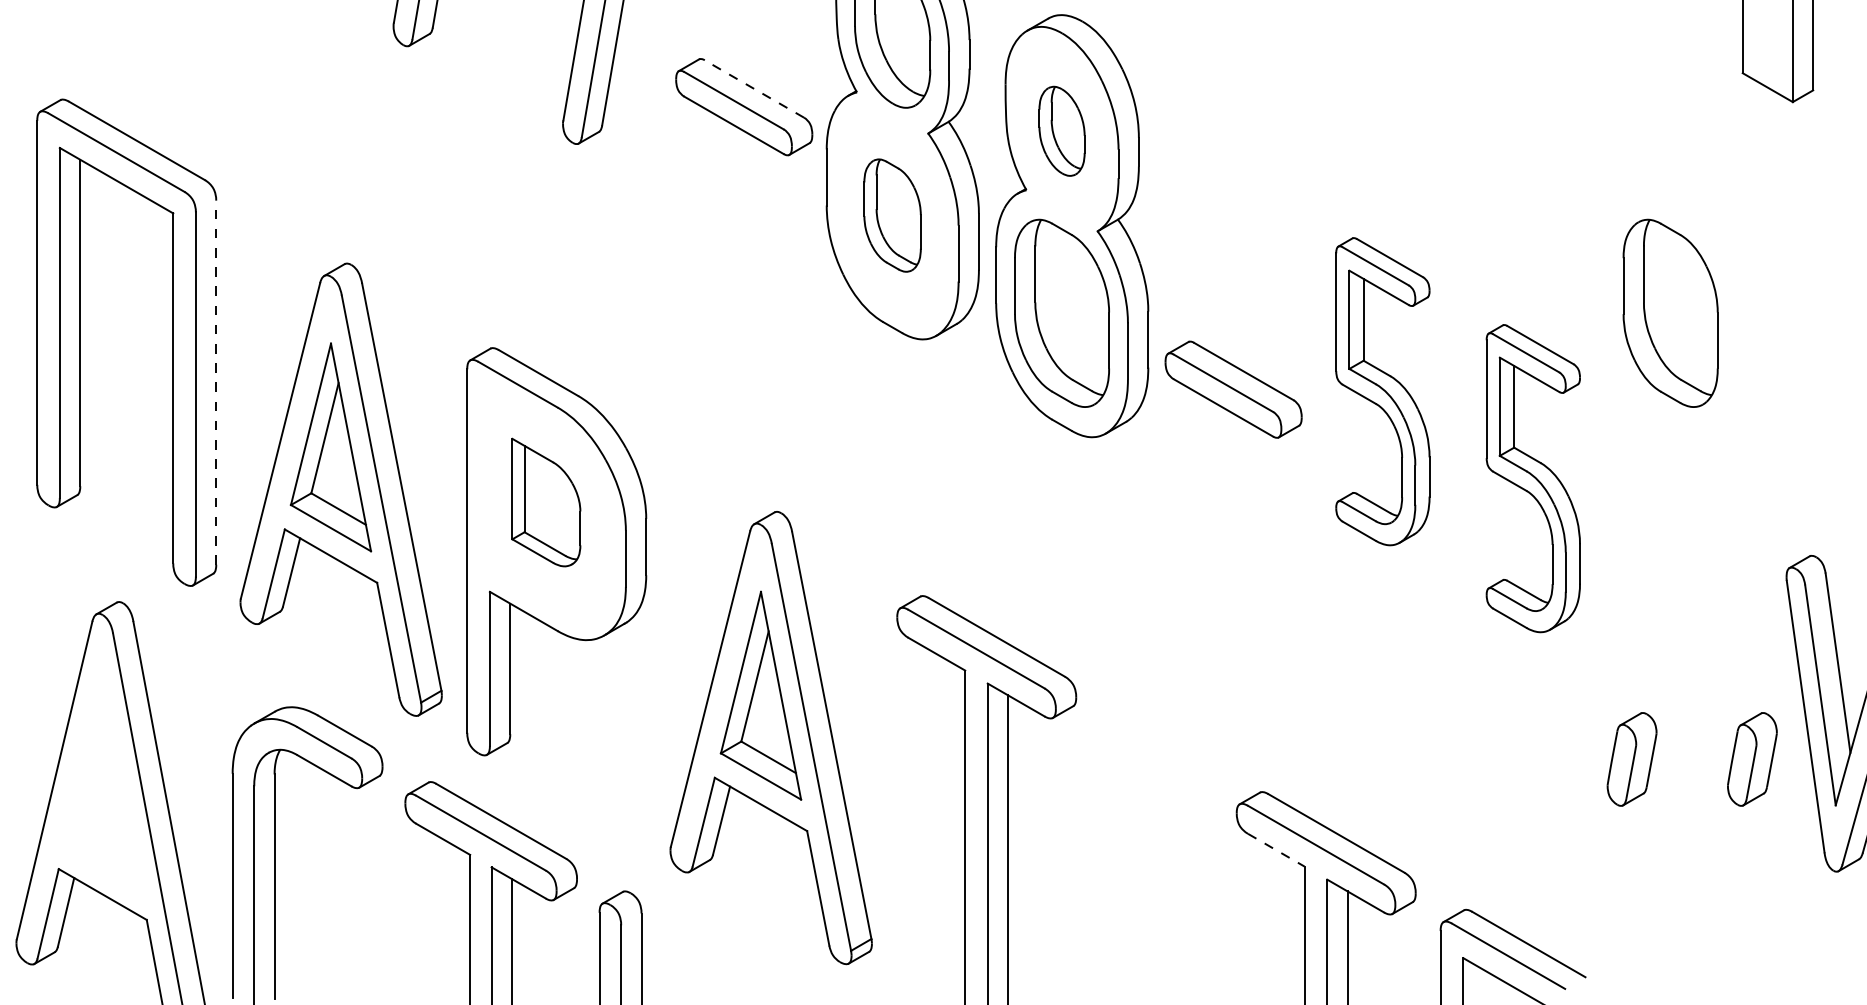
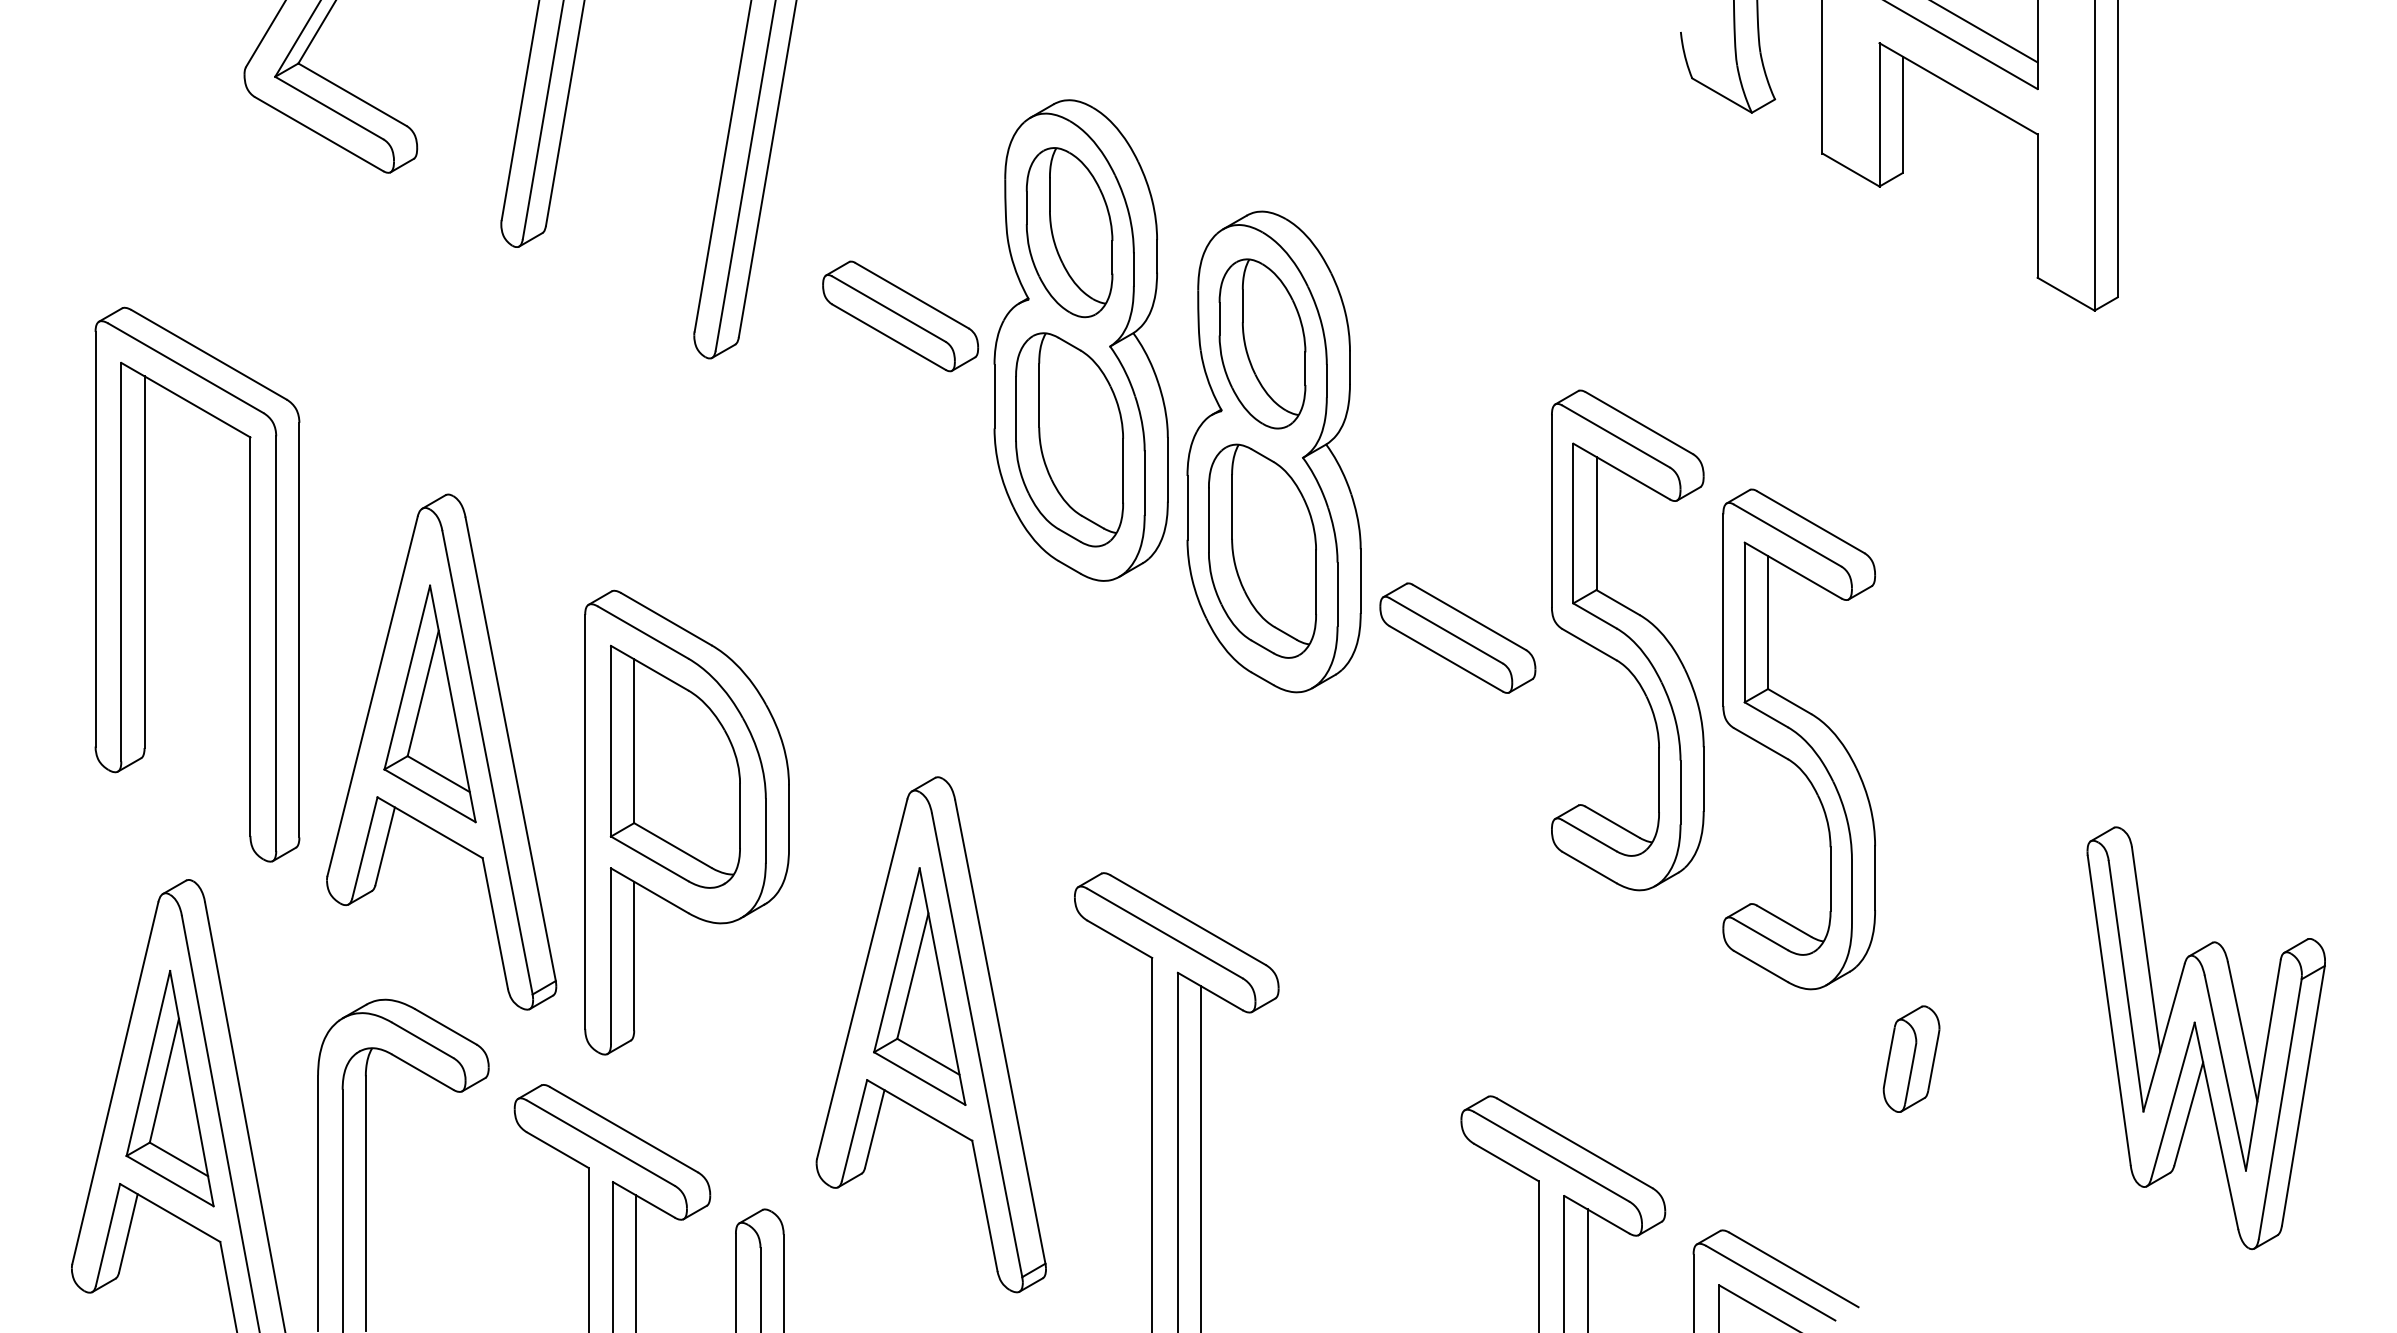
line: (753, 88) -> (911, 295), dashed -> solid
part: (1062, 130) -> (1262, 343), size x1.67
part: (892, 215) -> (1069, 439), size x1.67
part: (1670, 312) -> (1955, 550), removed
line: (216, 382) -> (299, 629), dashed -> solid
part: (1382, 391) -> (1627, 640), size x1.43
part: (1532, 478) -> (1798, 739), size x1.43
part: (545, 502) -> (674, 766), size x1.67
part: (1752, 758) -> (2048, 1058), removed
part: (102, 785) -> (169, 1088), added
line: (1276, 850) -> (1506, 1162), dashed -> solid

